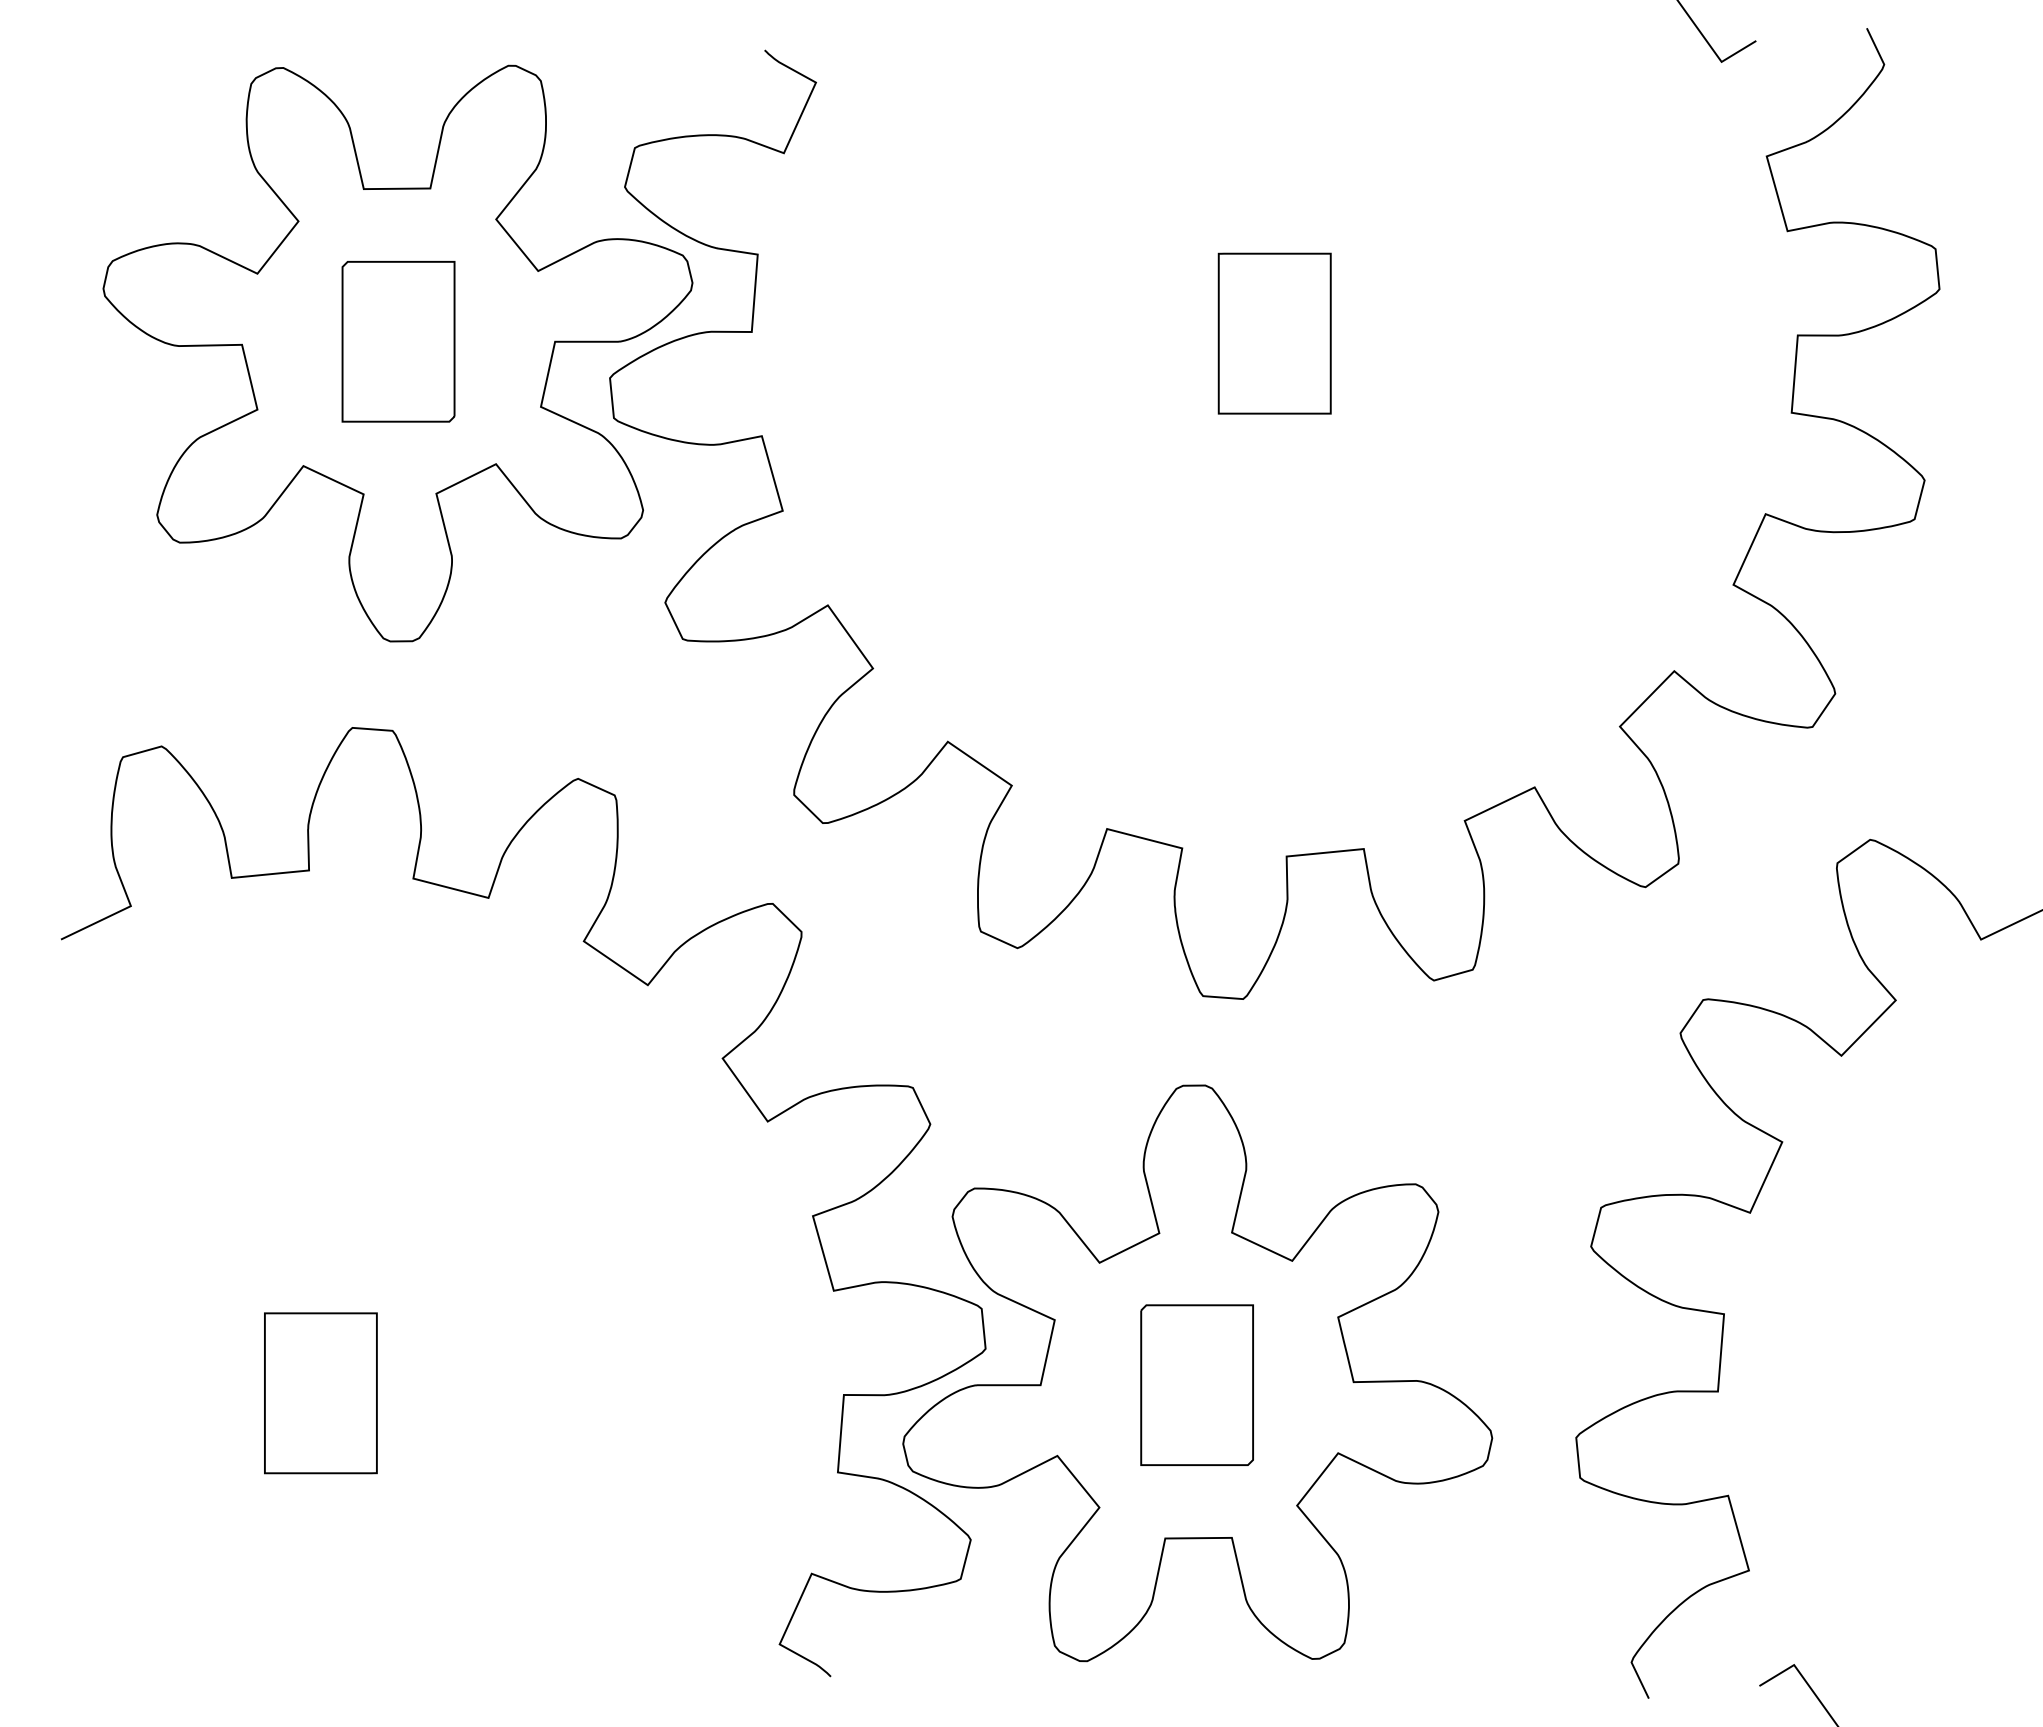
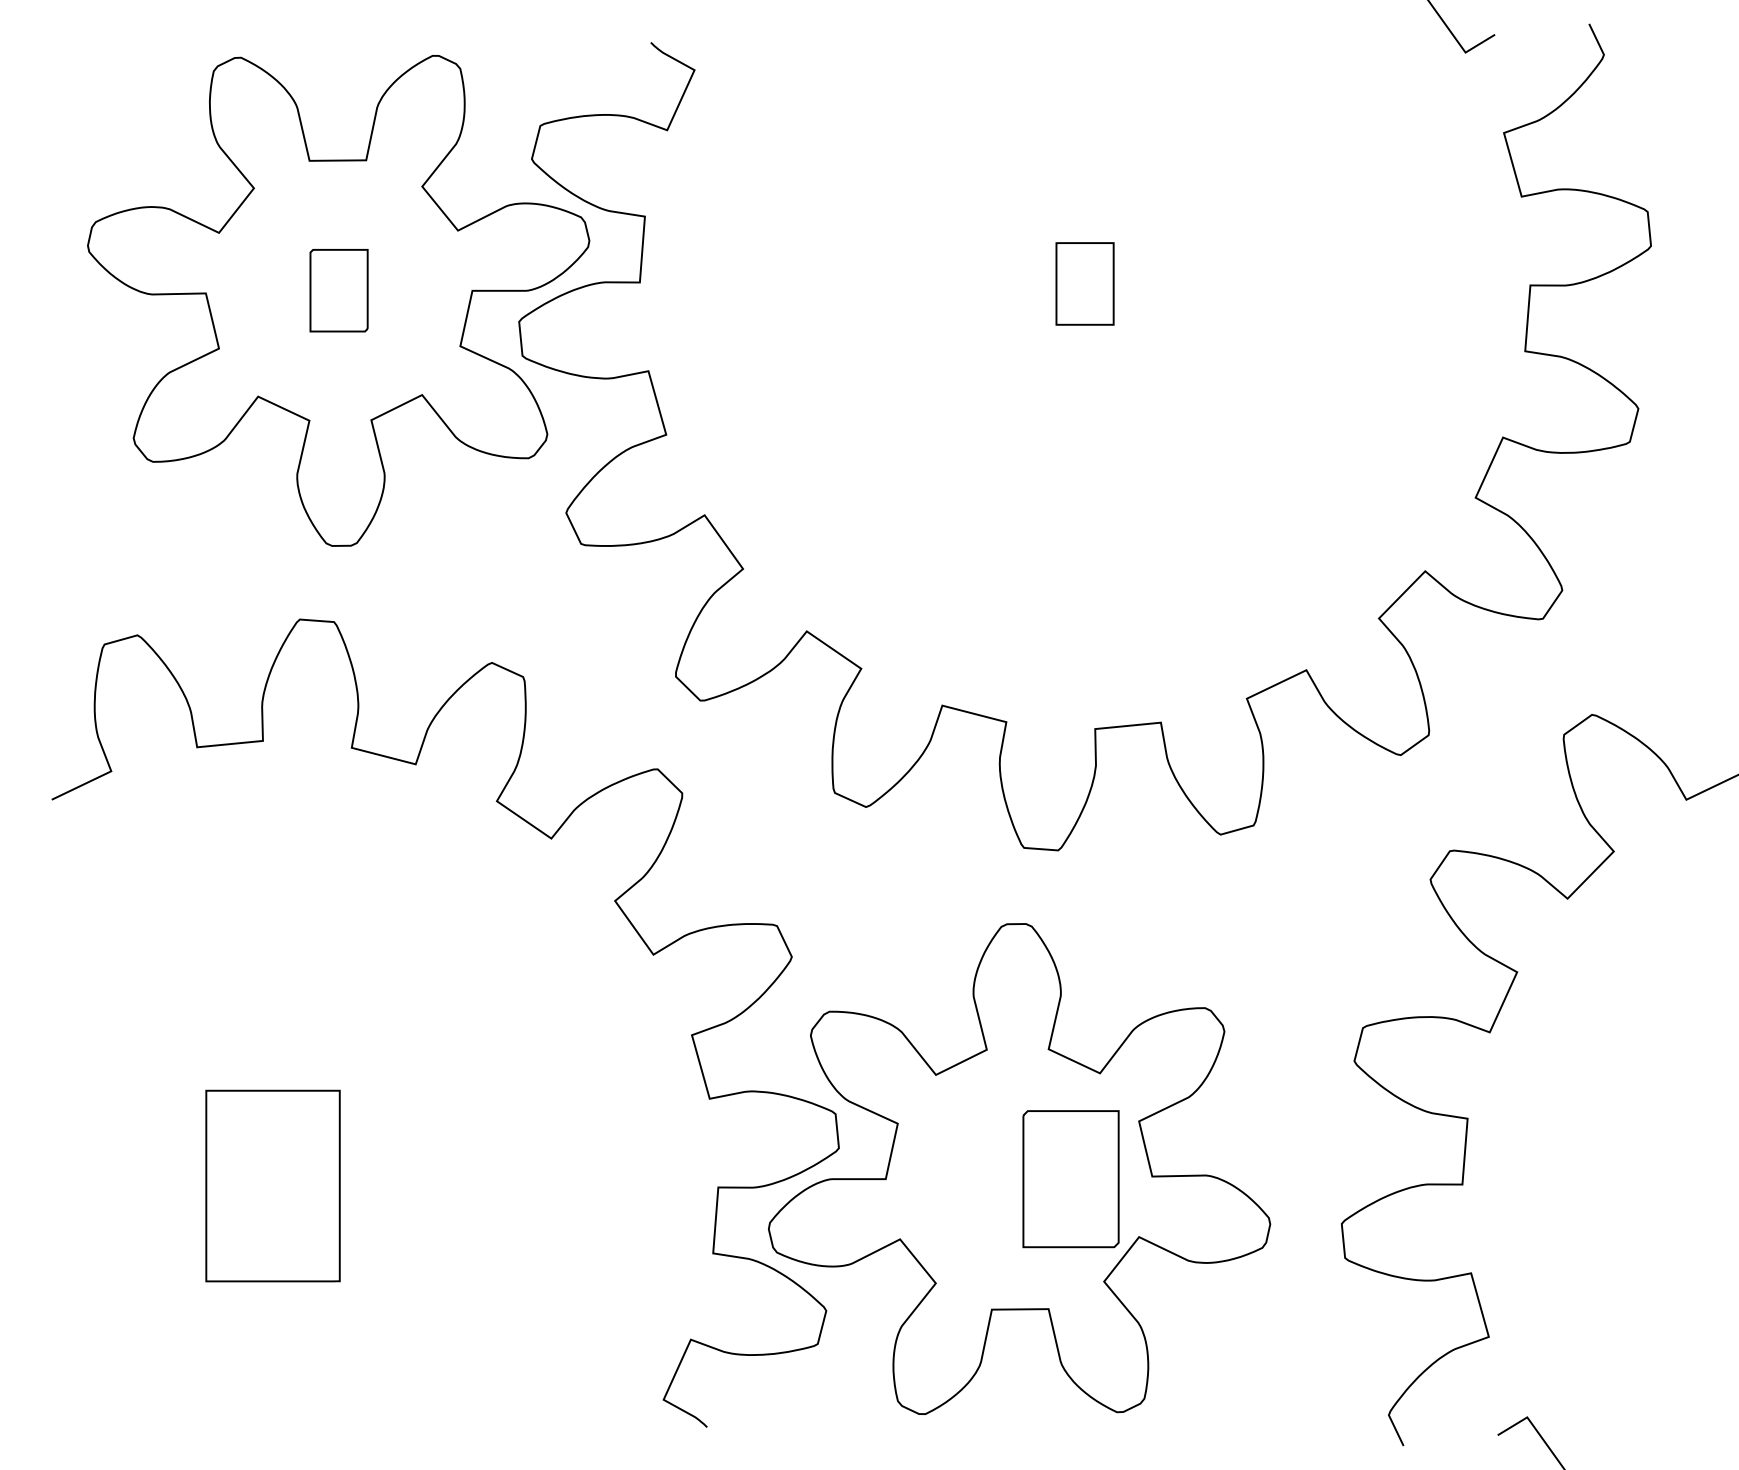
part: (1274, 333) -> (1084, 283), size x0.6
part: (397, 341) -> (338, 290), size x0.6
part: (1196, 1385) -> (1070, 1179), moved
part: (320, 1392) -> (272, 1185), size x1.4

